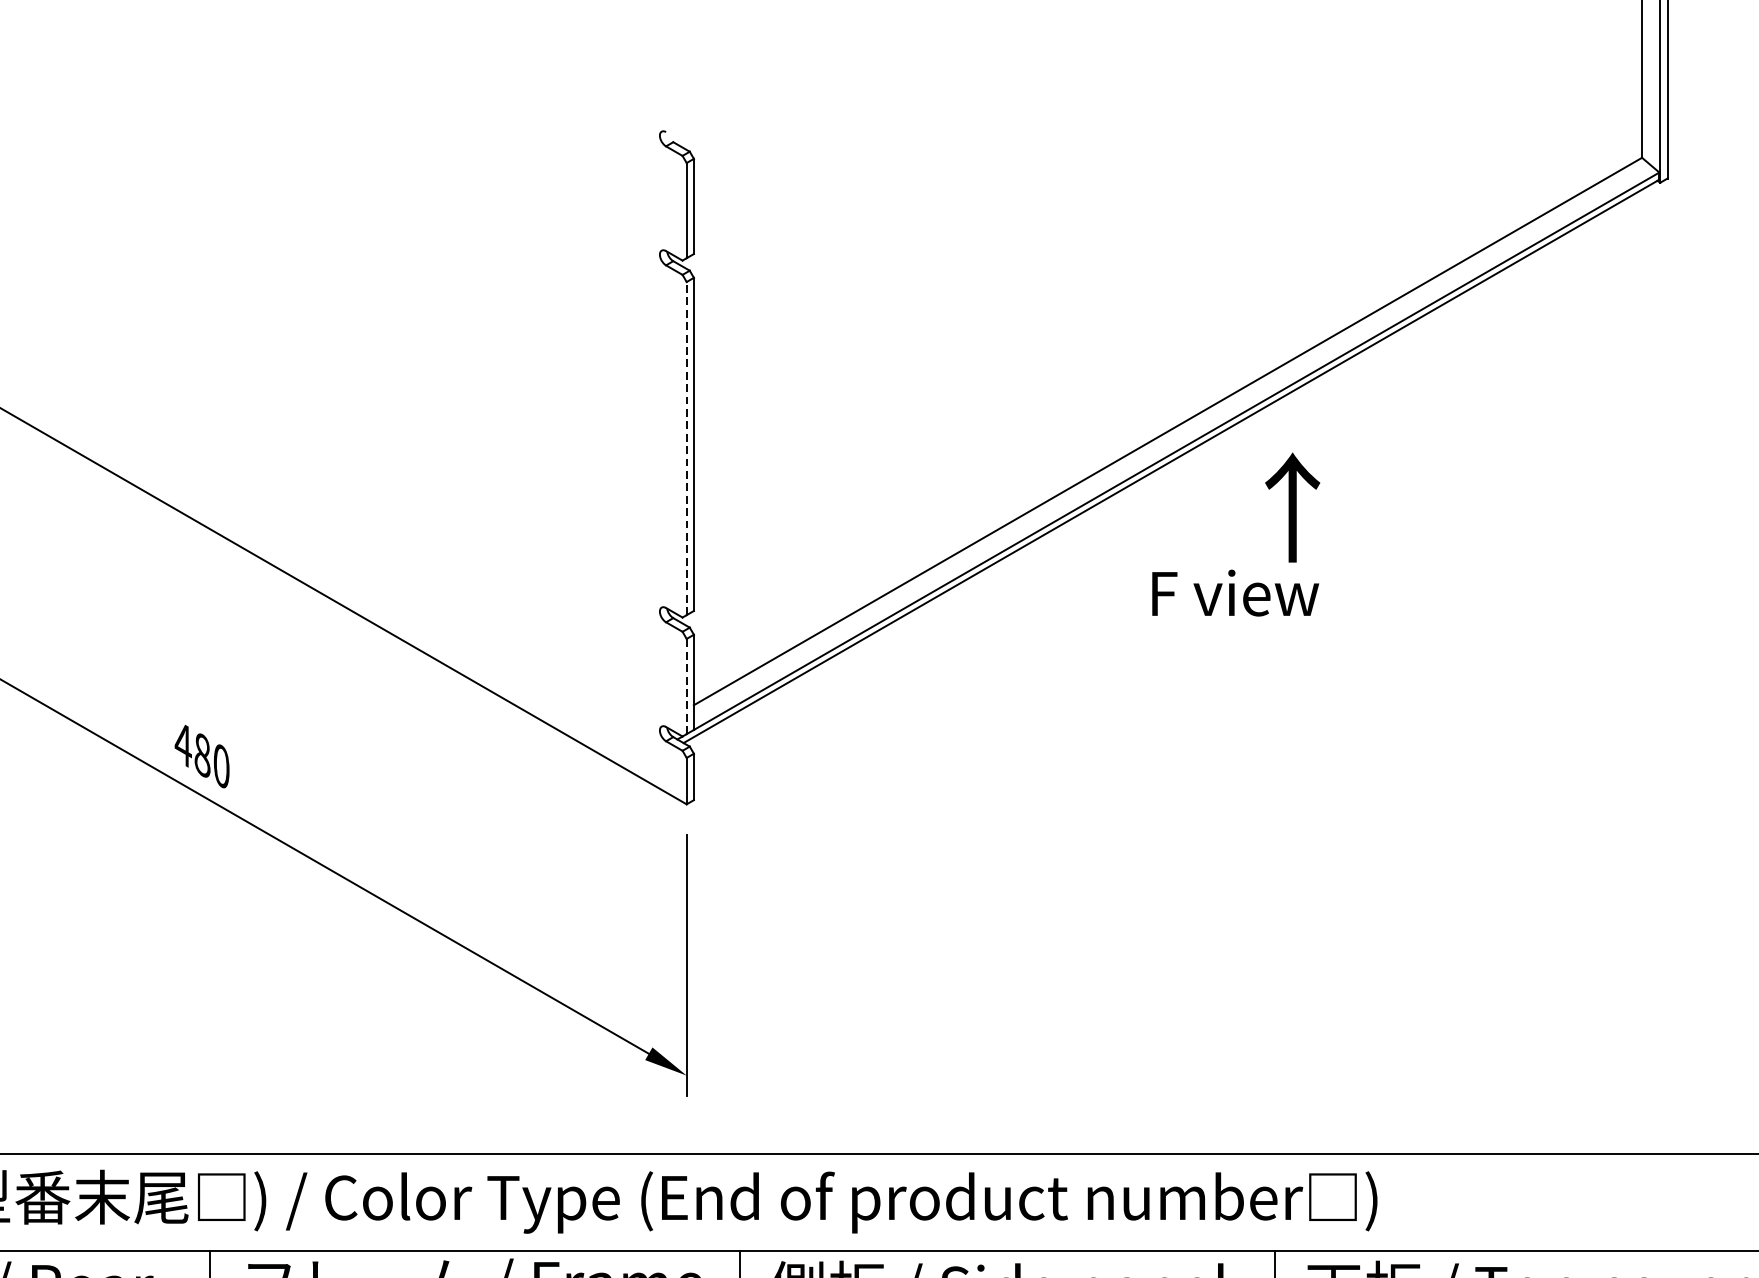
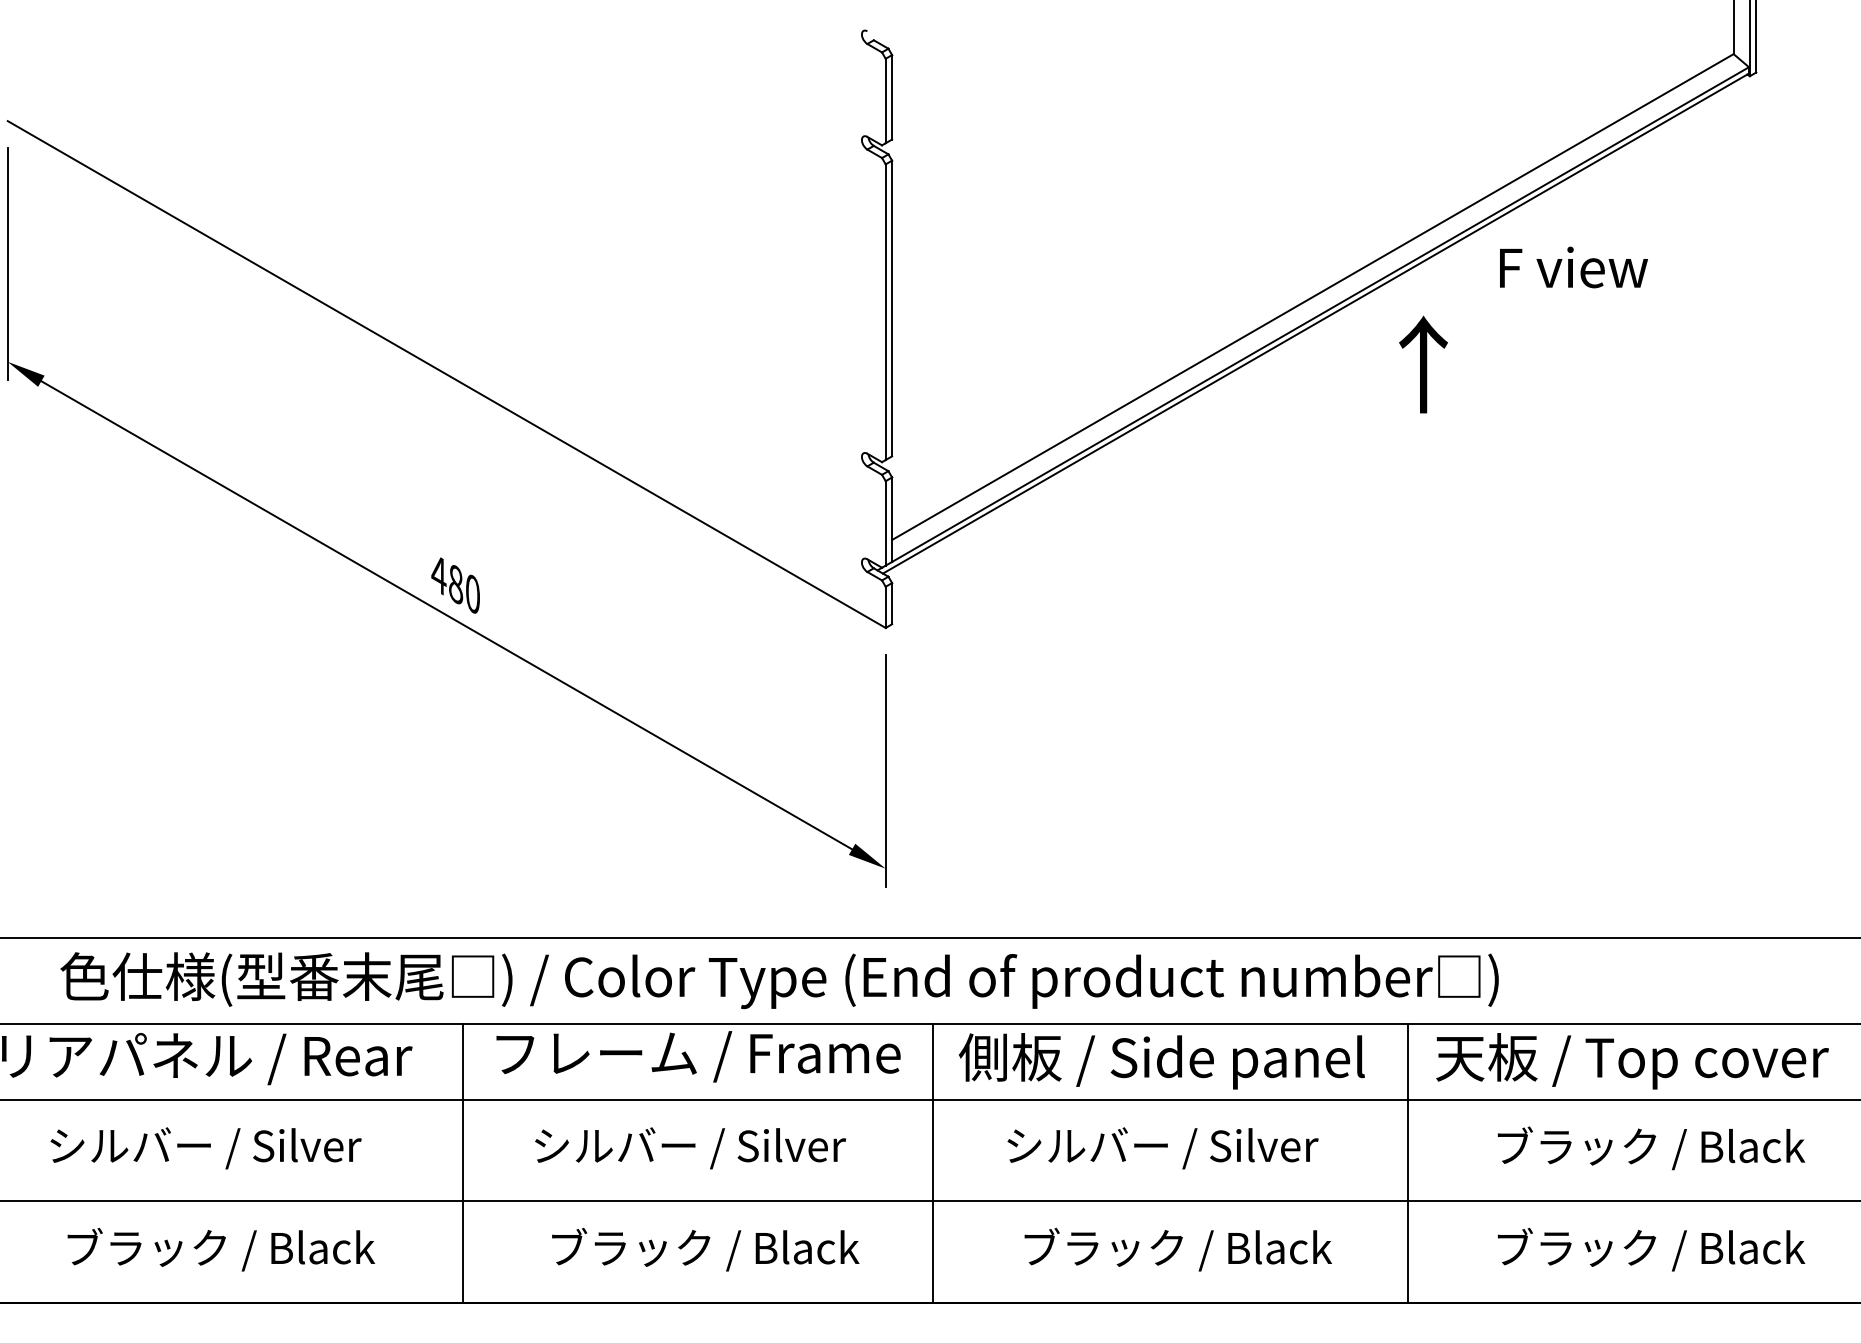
line: (686, 448) -> (885, 312), dashed -> solid
text: (1235, 593) -> (1573, 267), moved
line: (686, 685) -> (885, 522), dashed -> solid

